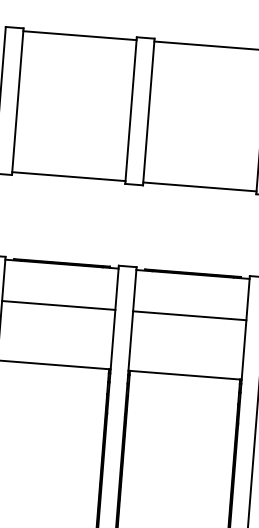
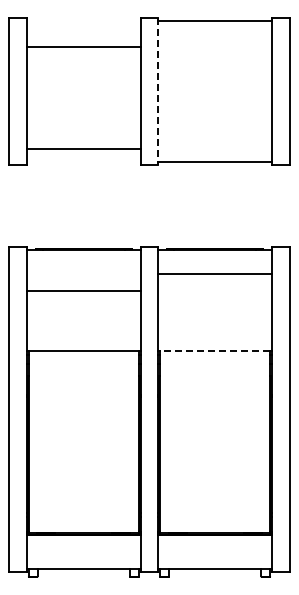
line: (79, 35) -> (83, 46), moved
line: (148, 112) -> (158, 91), solid -> dashed
line: (68, 177) -> (83, 149), moved
line: (190, 315) -> (215, 274), moved
line: (184, 374) -> (214, 350), solid -> dashed

